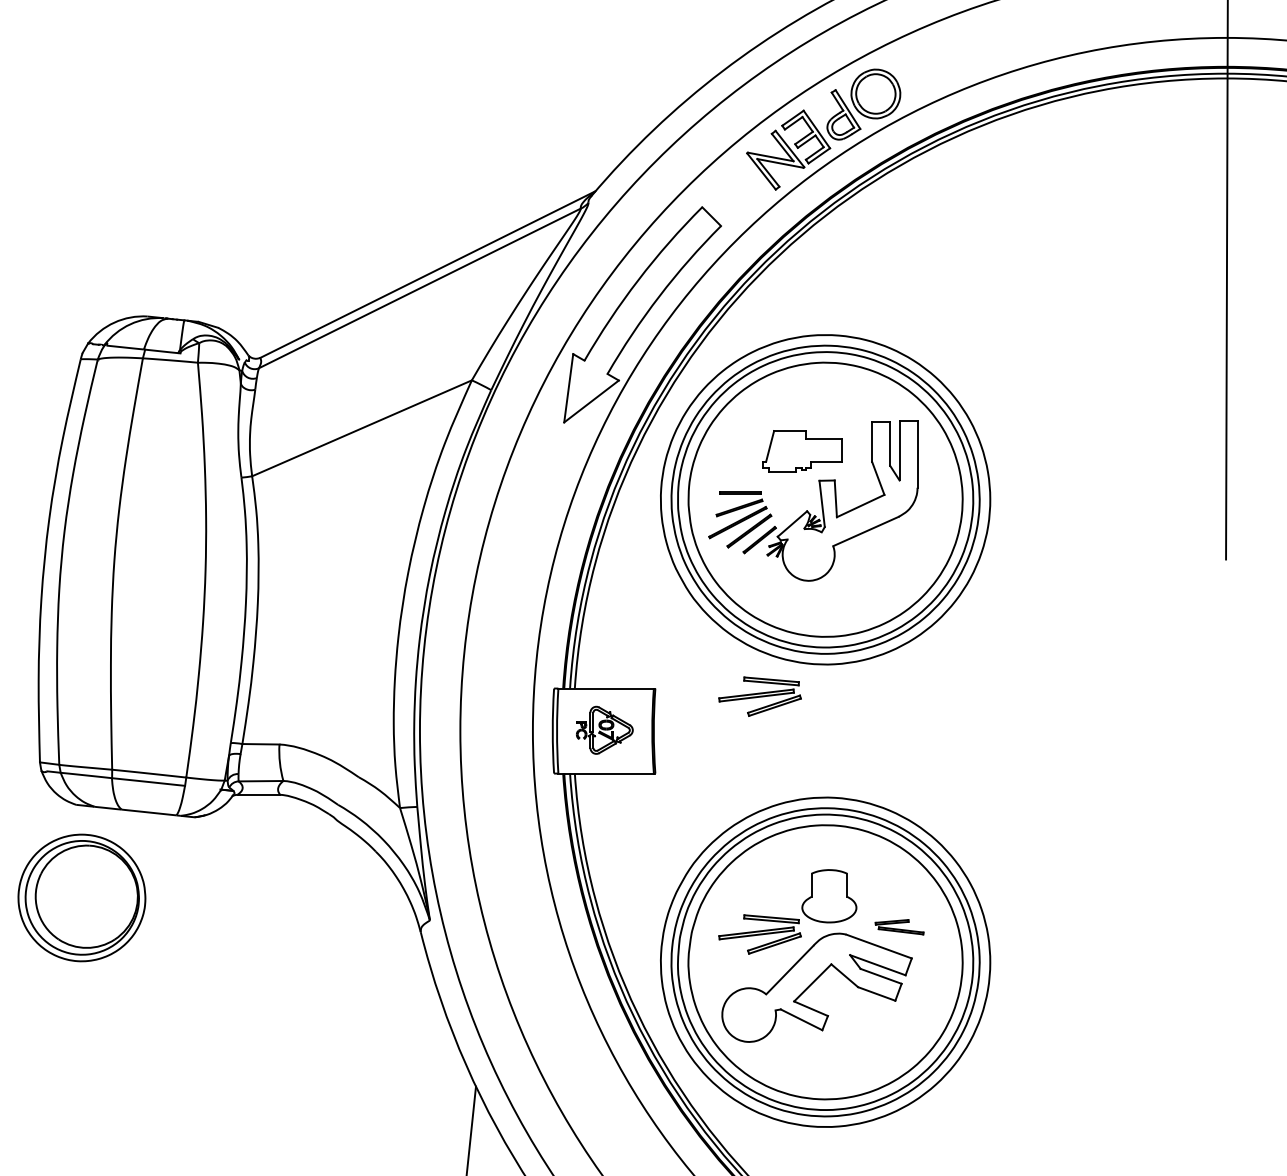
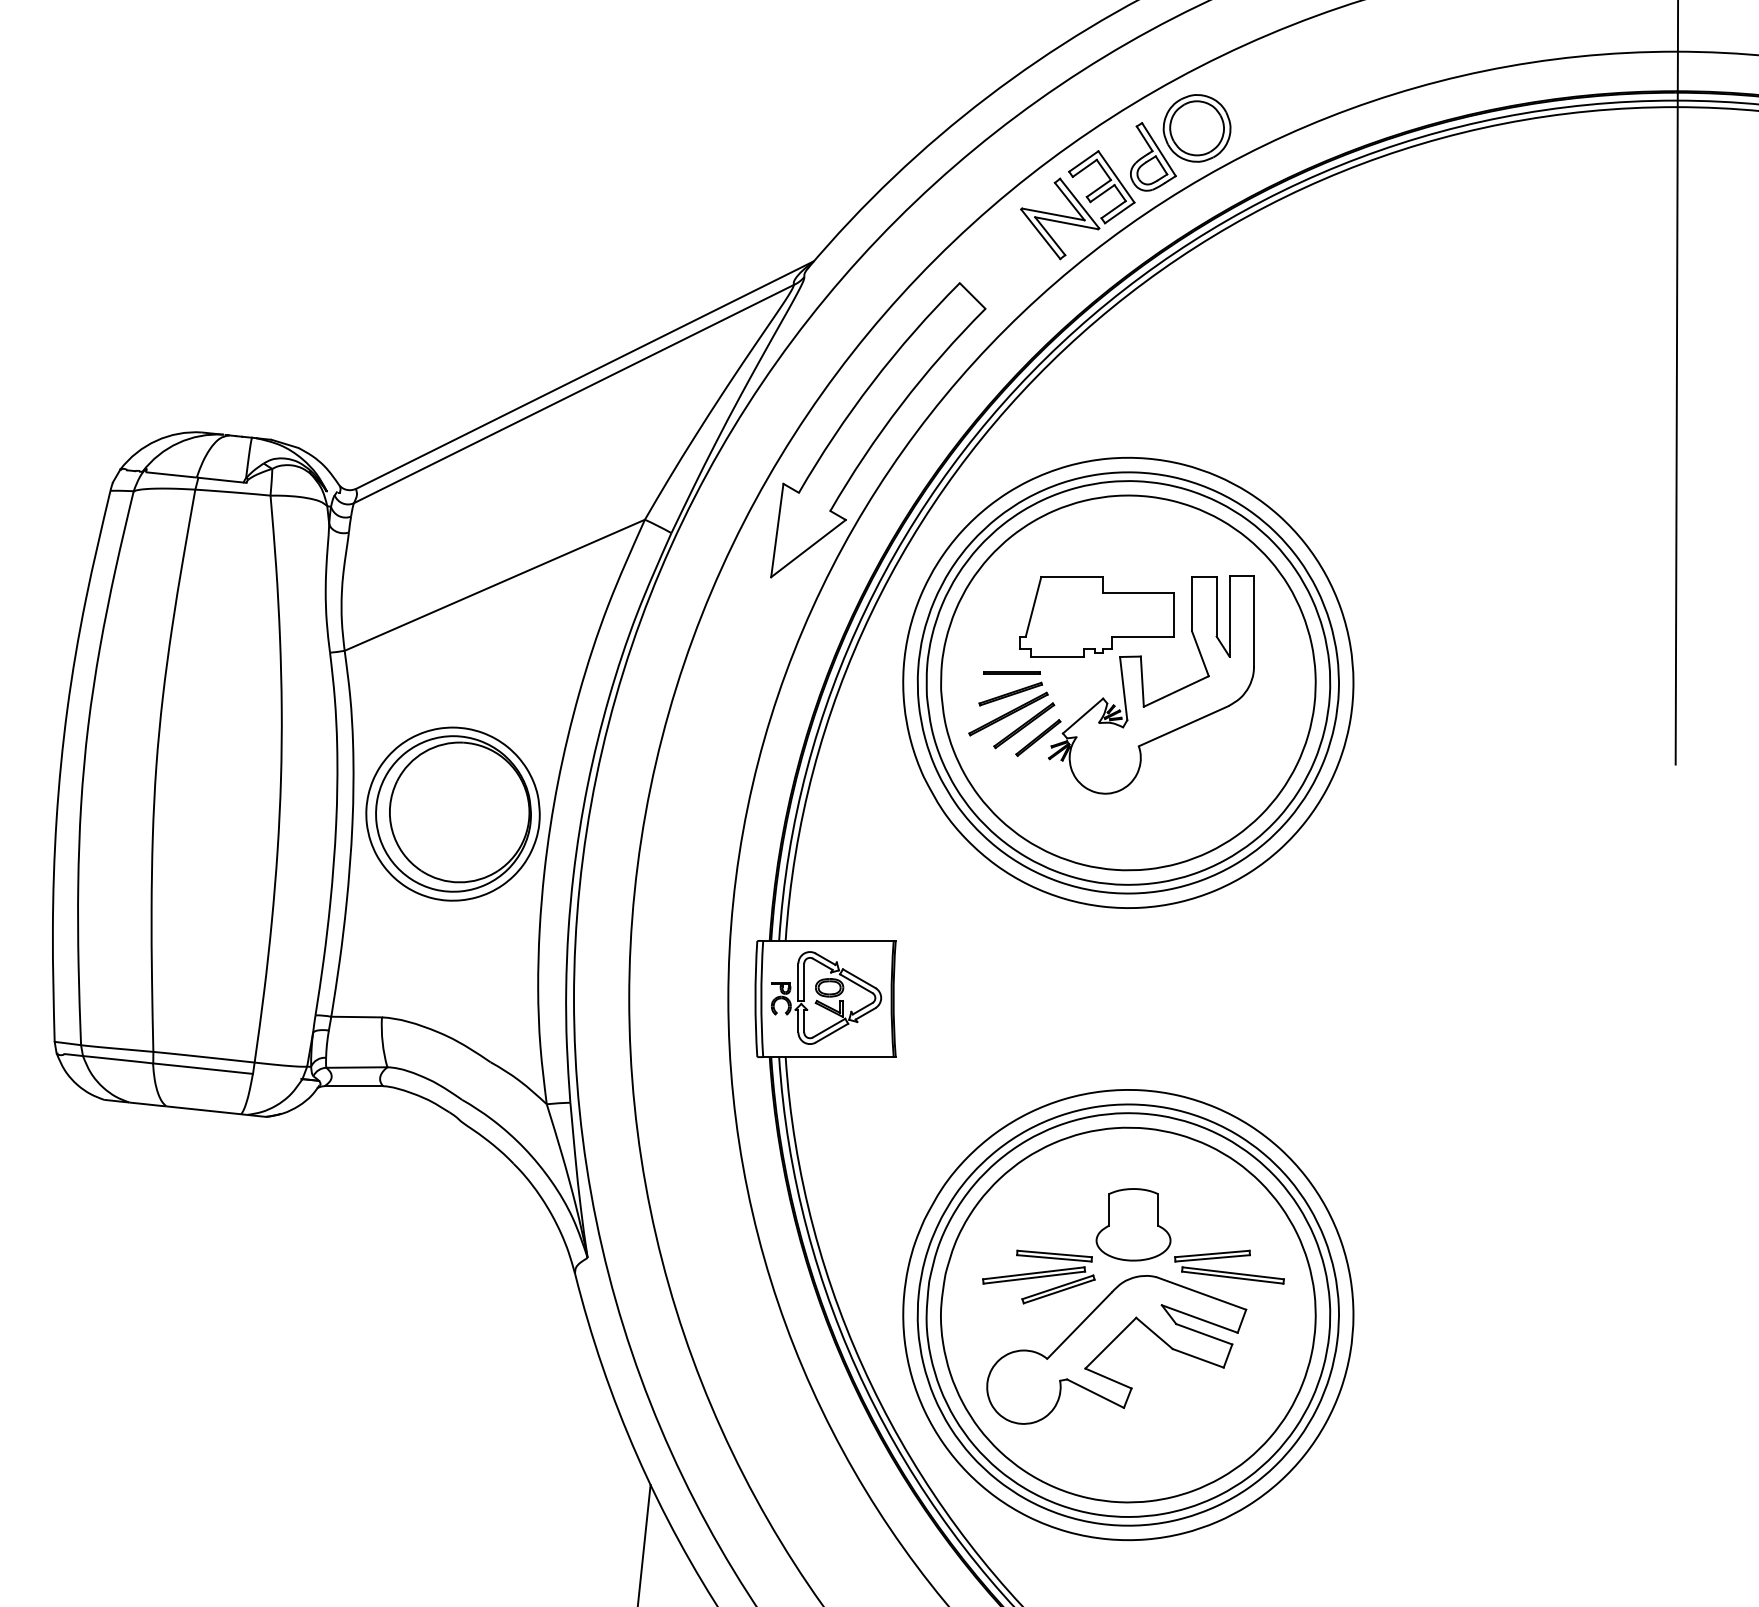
part: (802, 451) -> (1096, 616), size x1.43
part: (759, 696) -> (1038, 951), removed
part: (604, 729) -> (826, 997), size x1.43
part: (81, 897) -> (452, 813), moved
part: (899, 926) -> (1229, 1266), size x1.67

